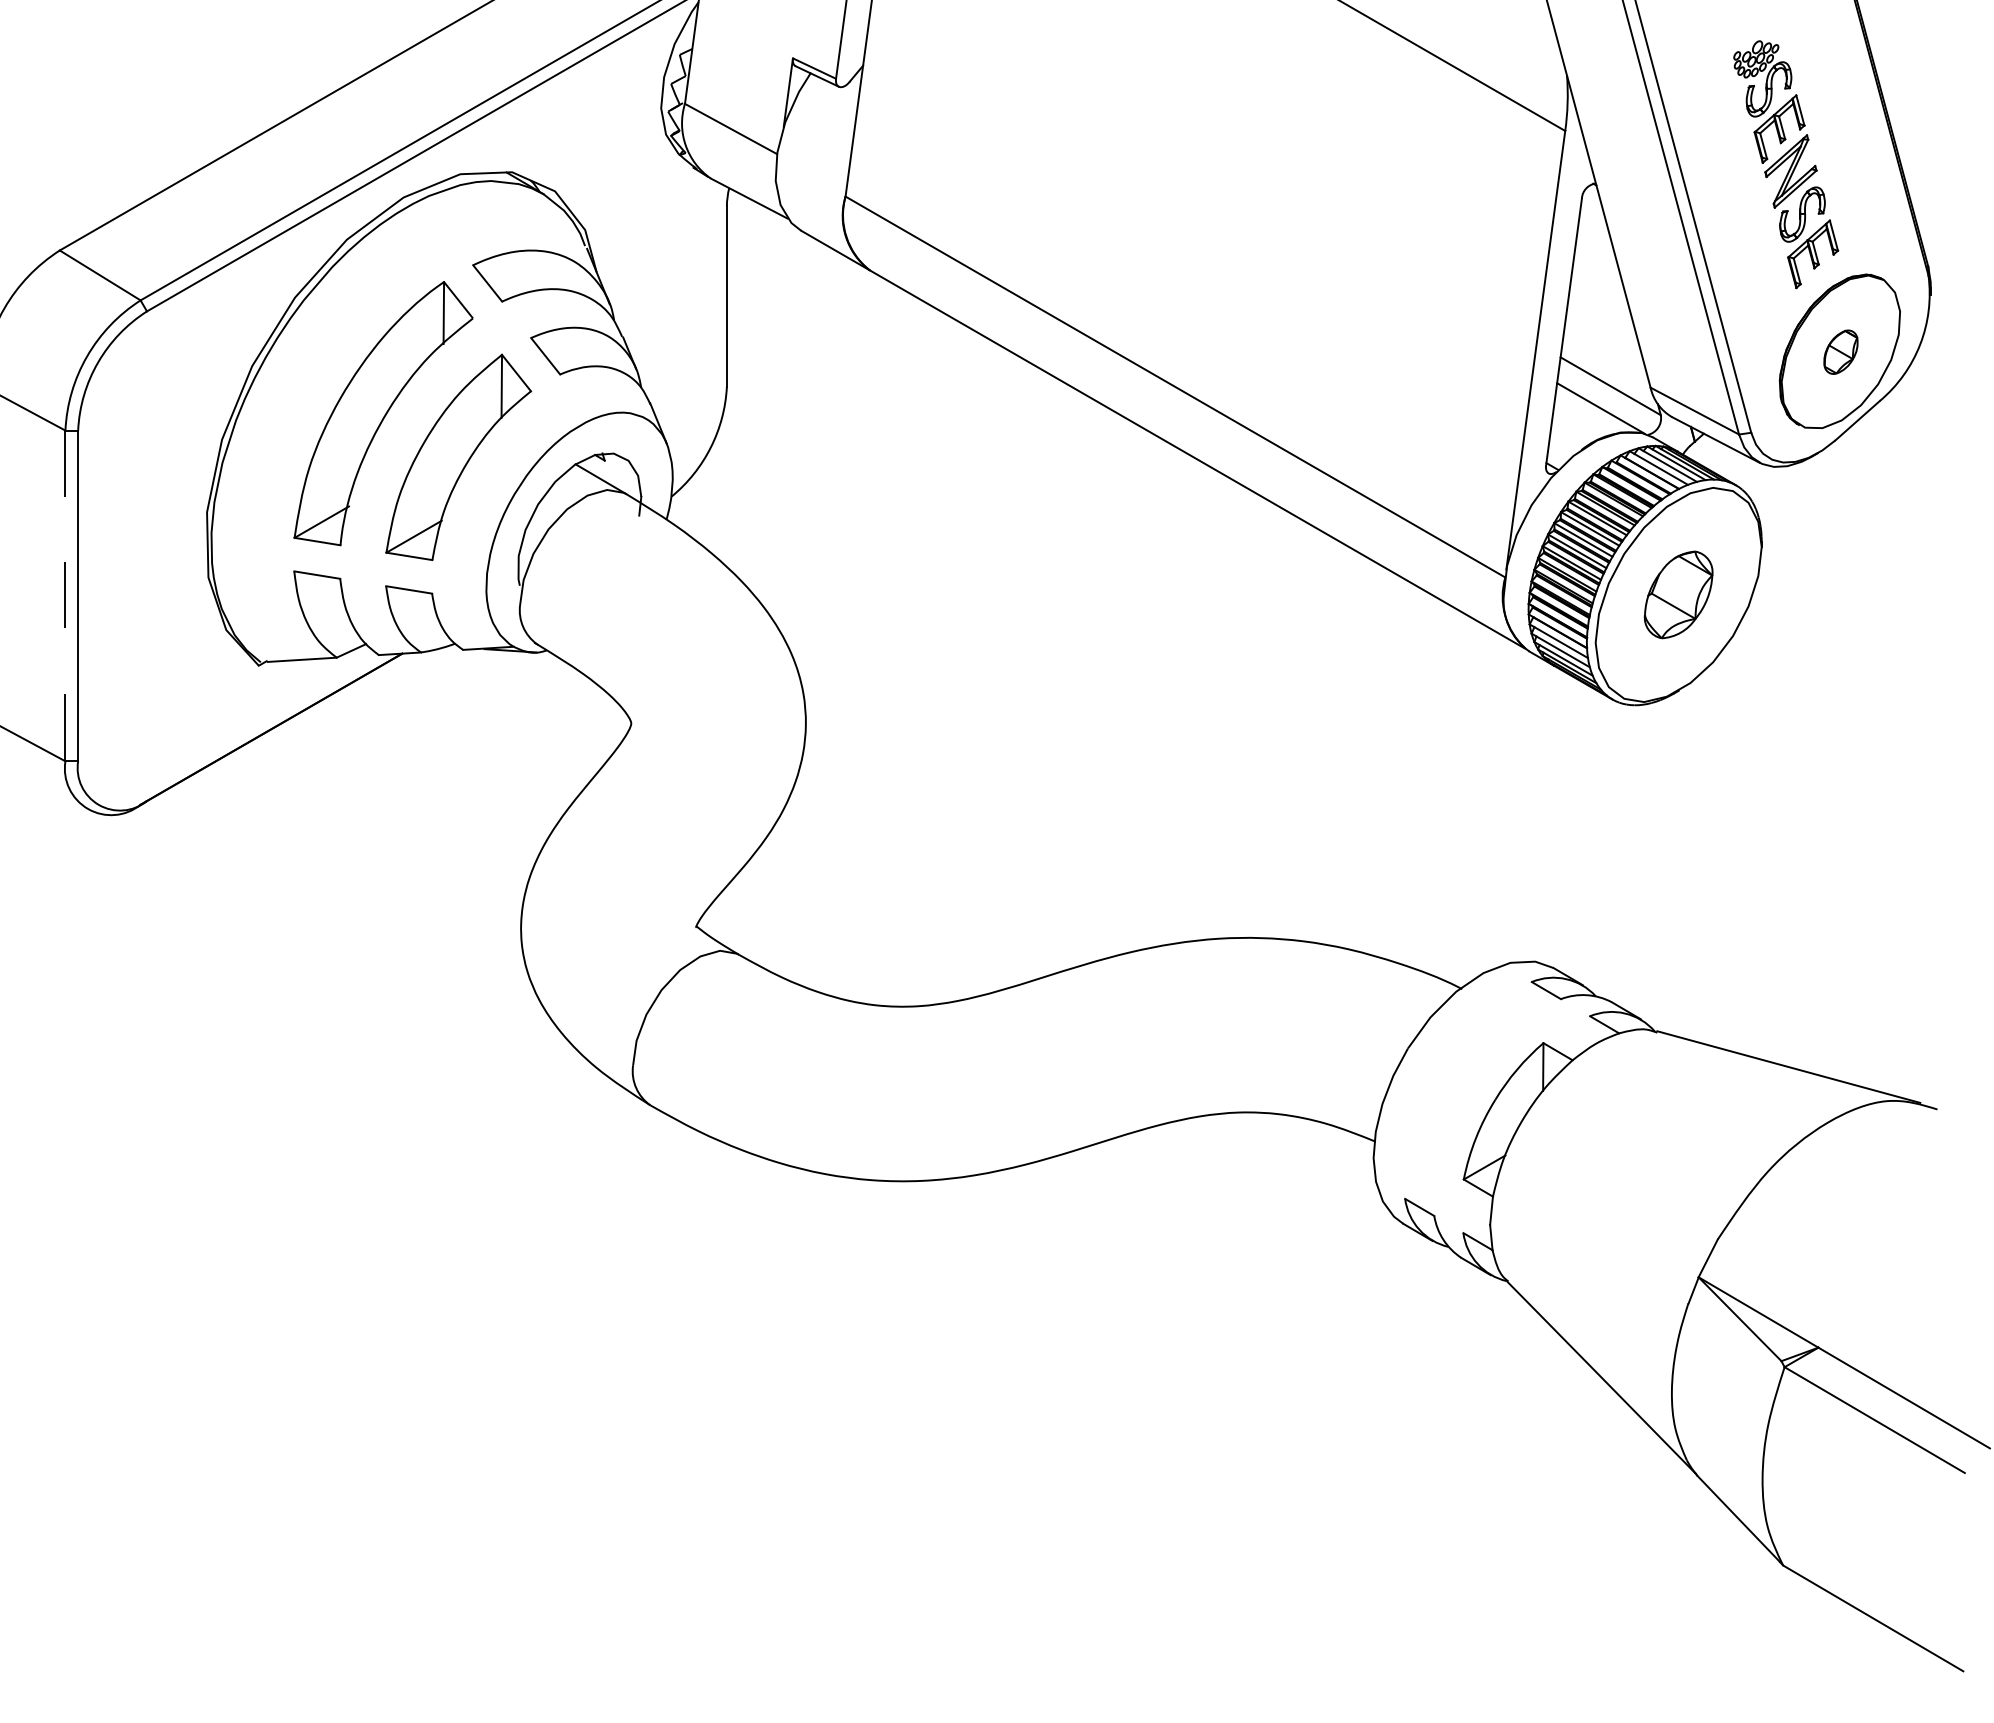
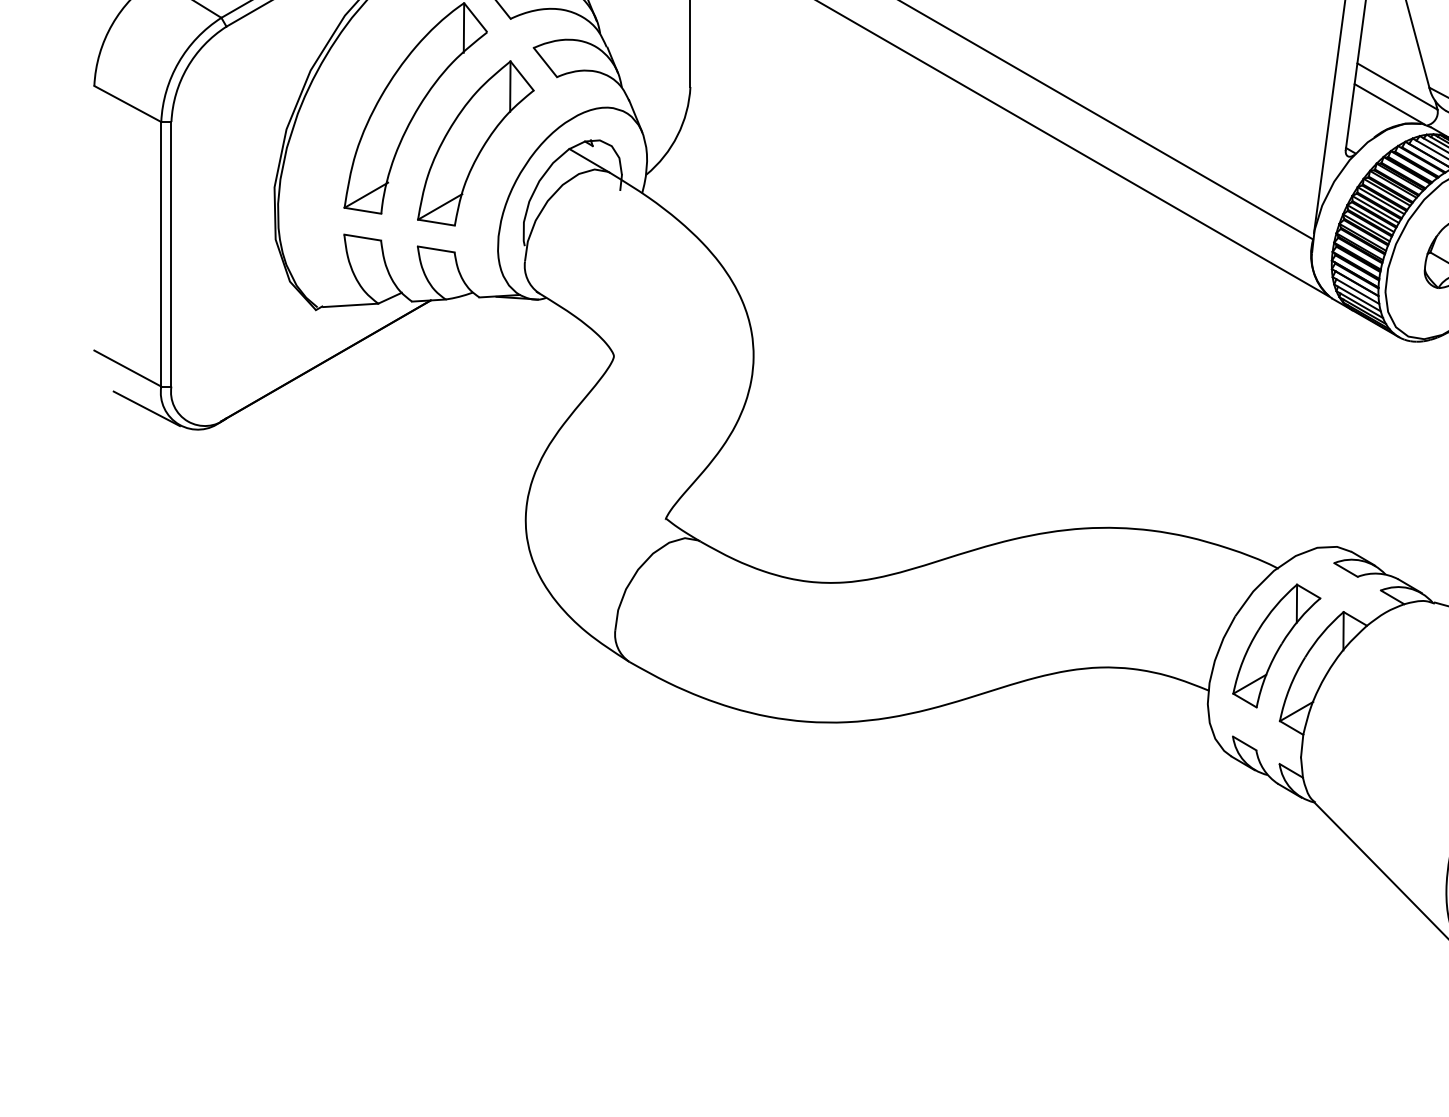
line: (65, 596) -> (161, 254), dashed -> solid
line: (47, 788) -> (146, 408), added
part: (1459, 1085) -> (1276, 645), added

